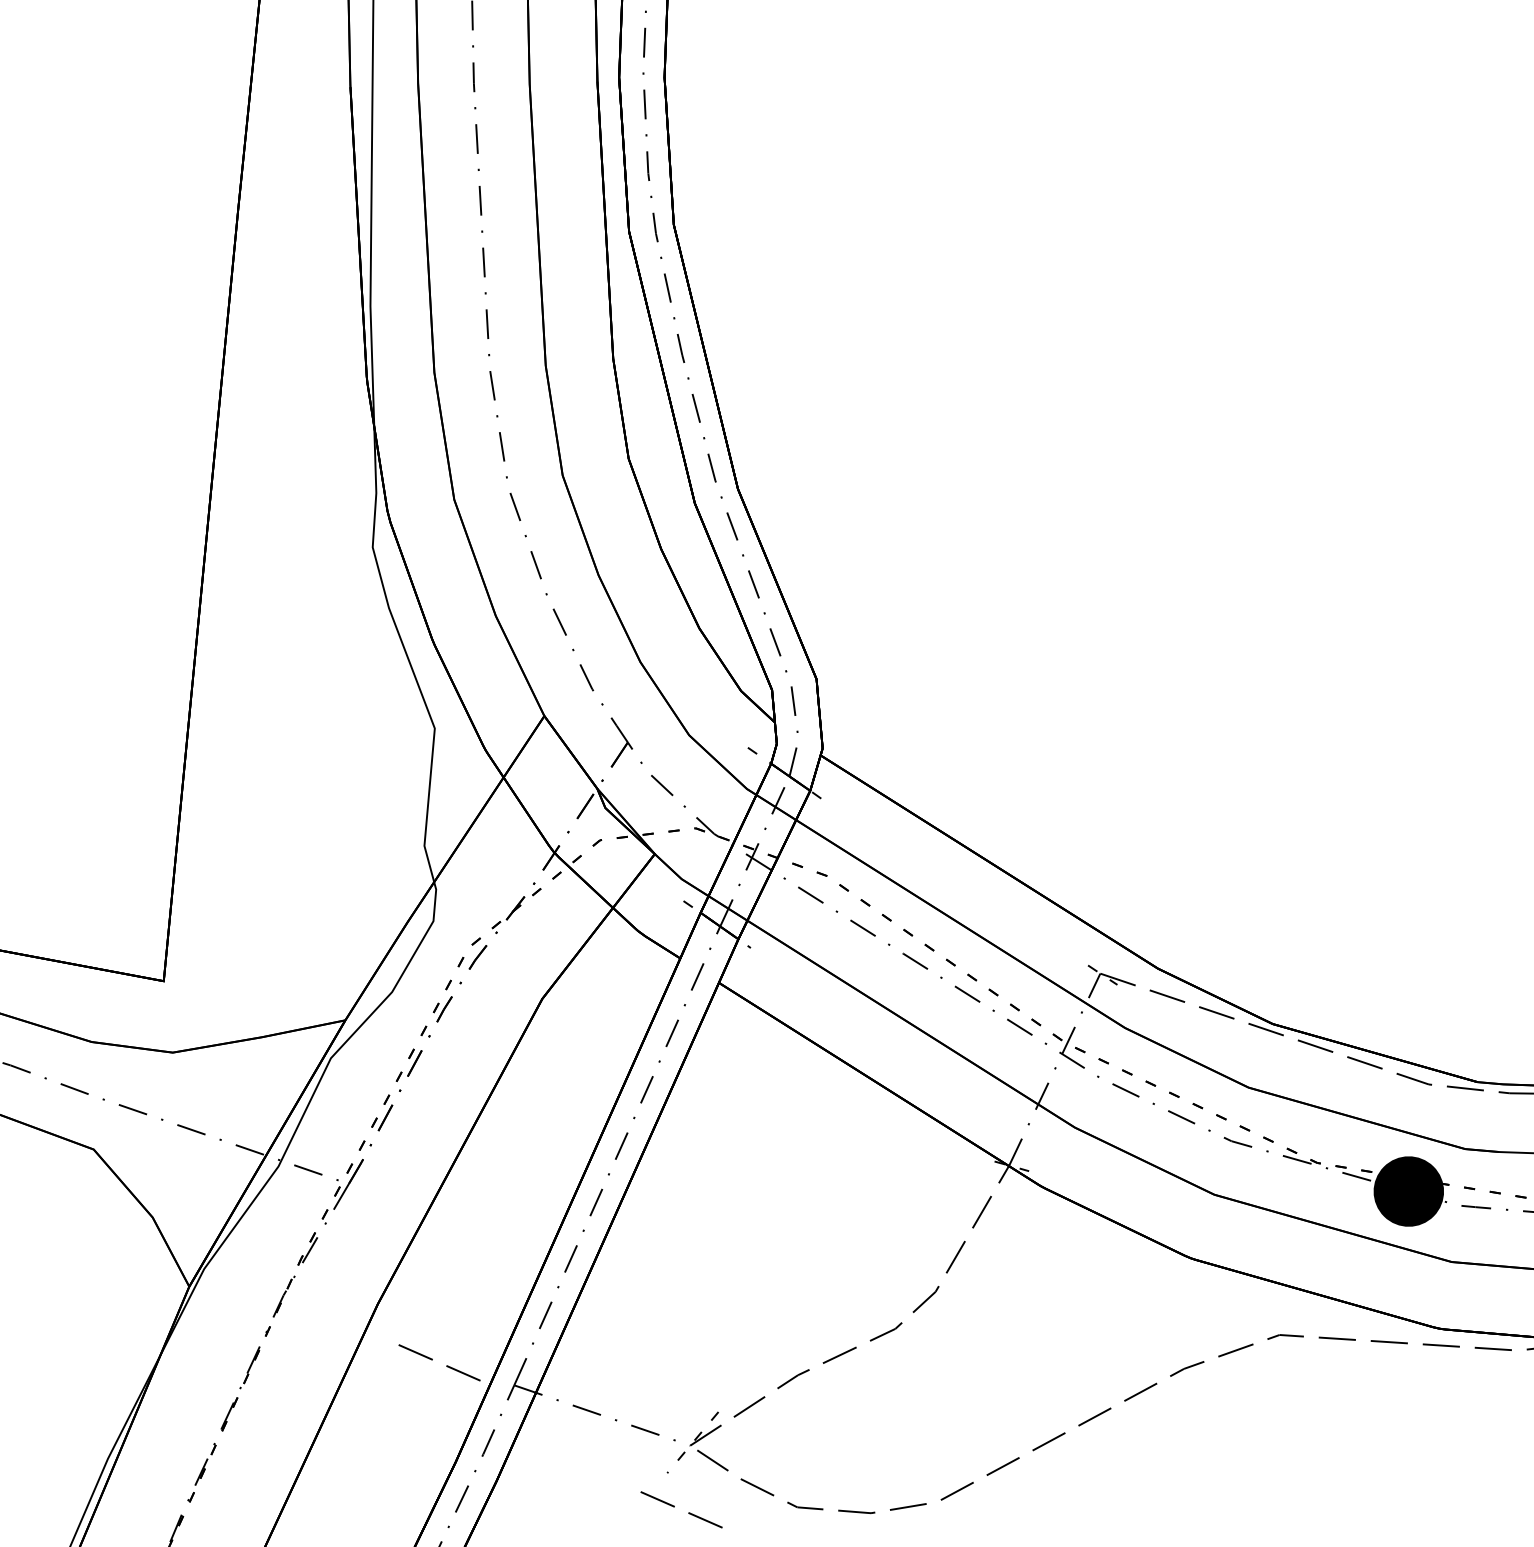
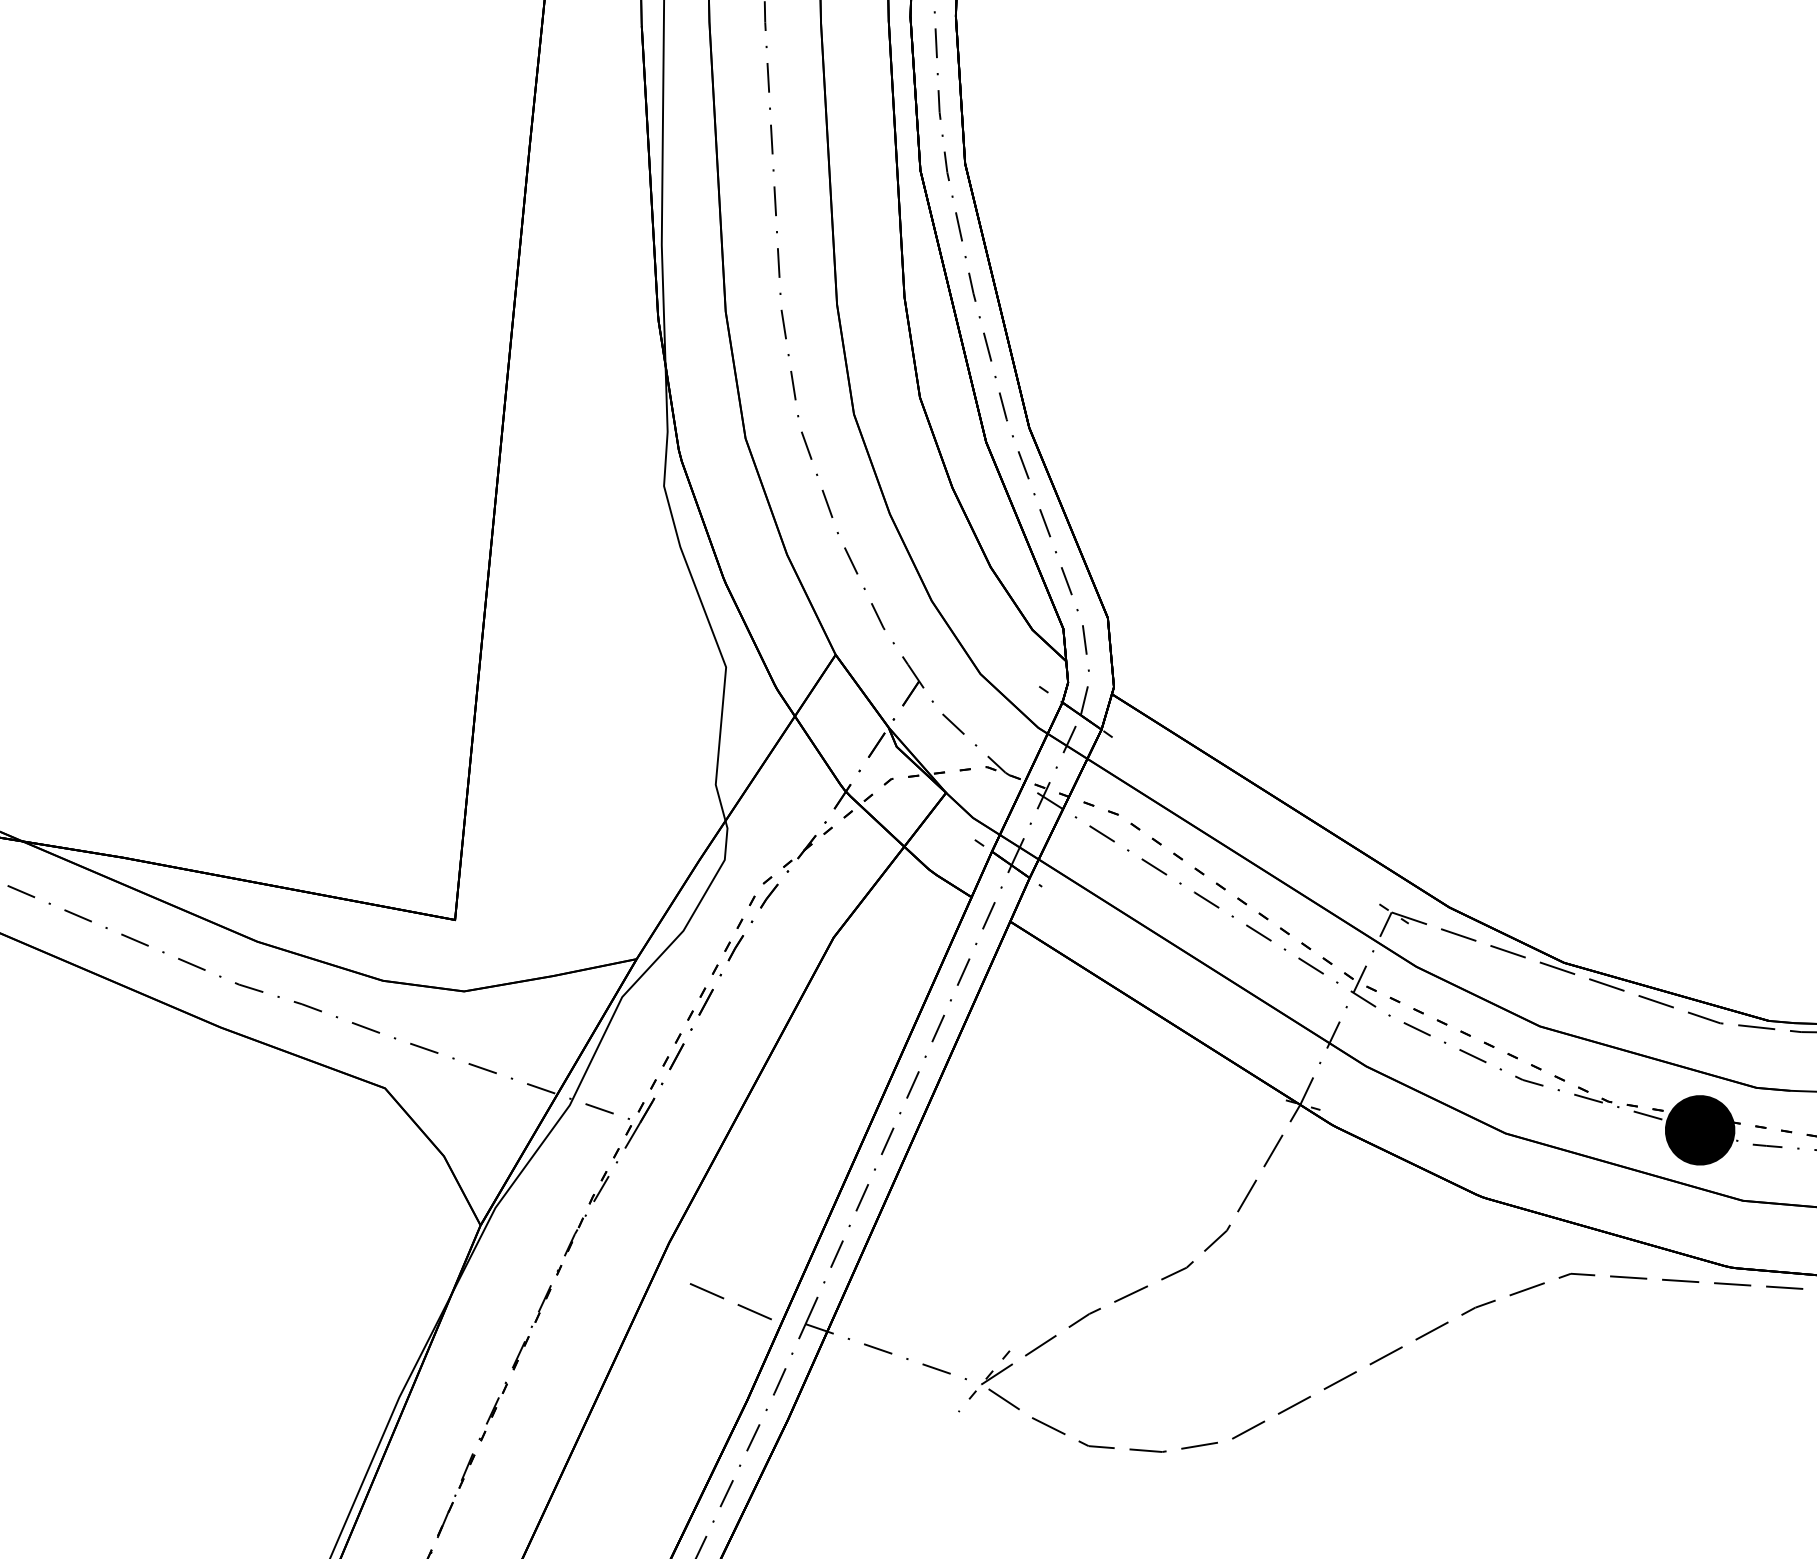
line: (675, 1506) -> (966, 1445), removed

